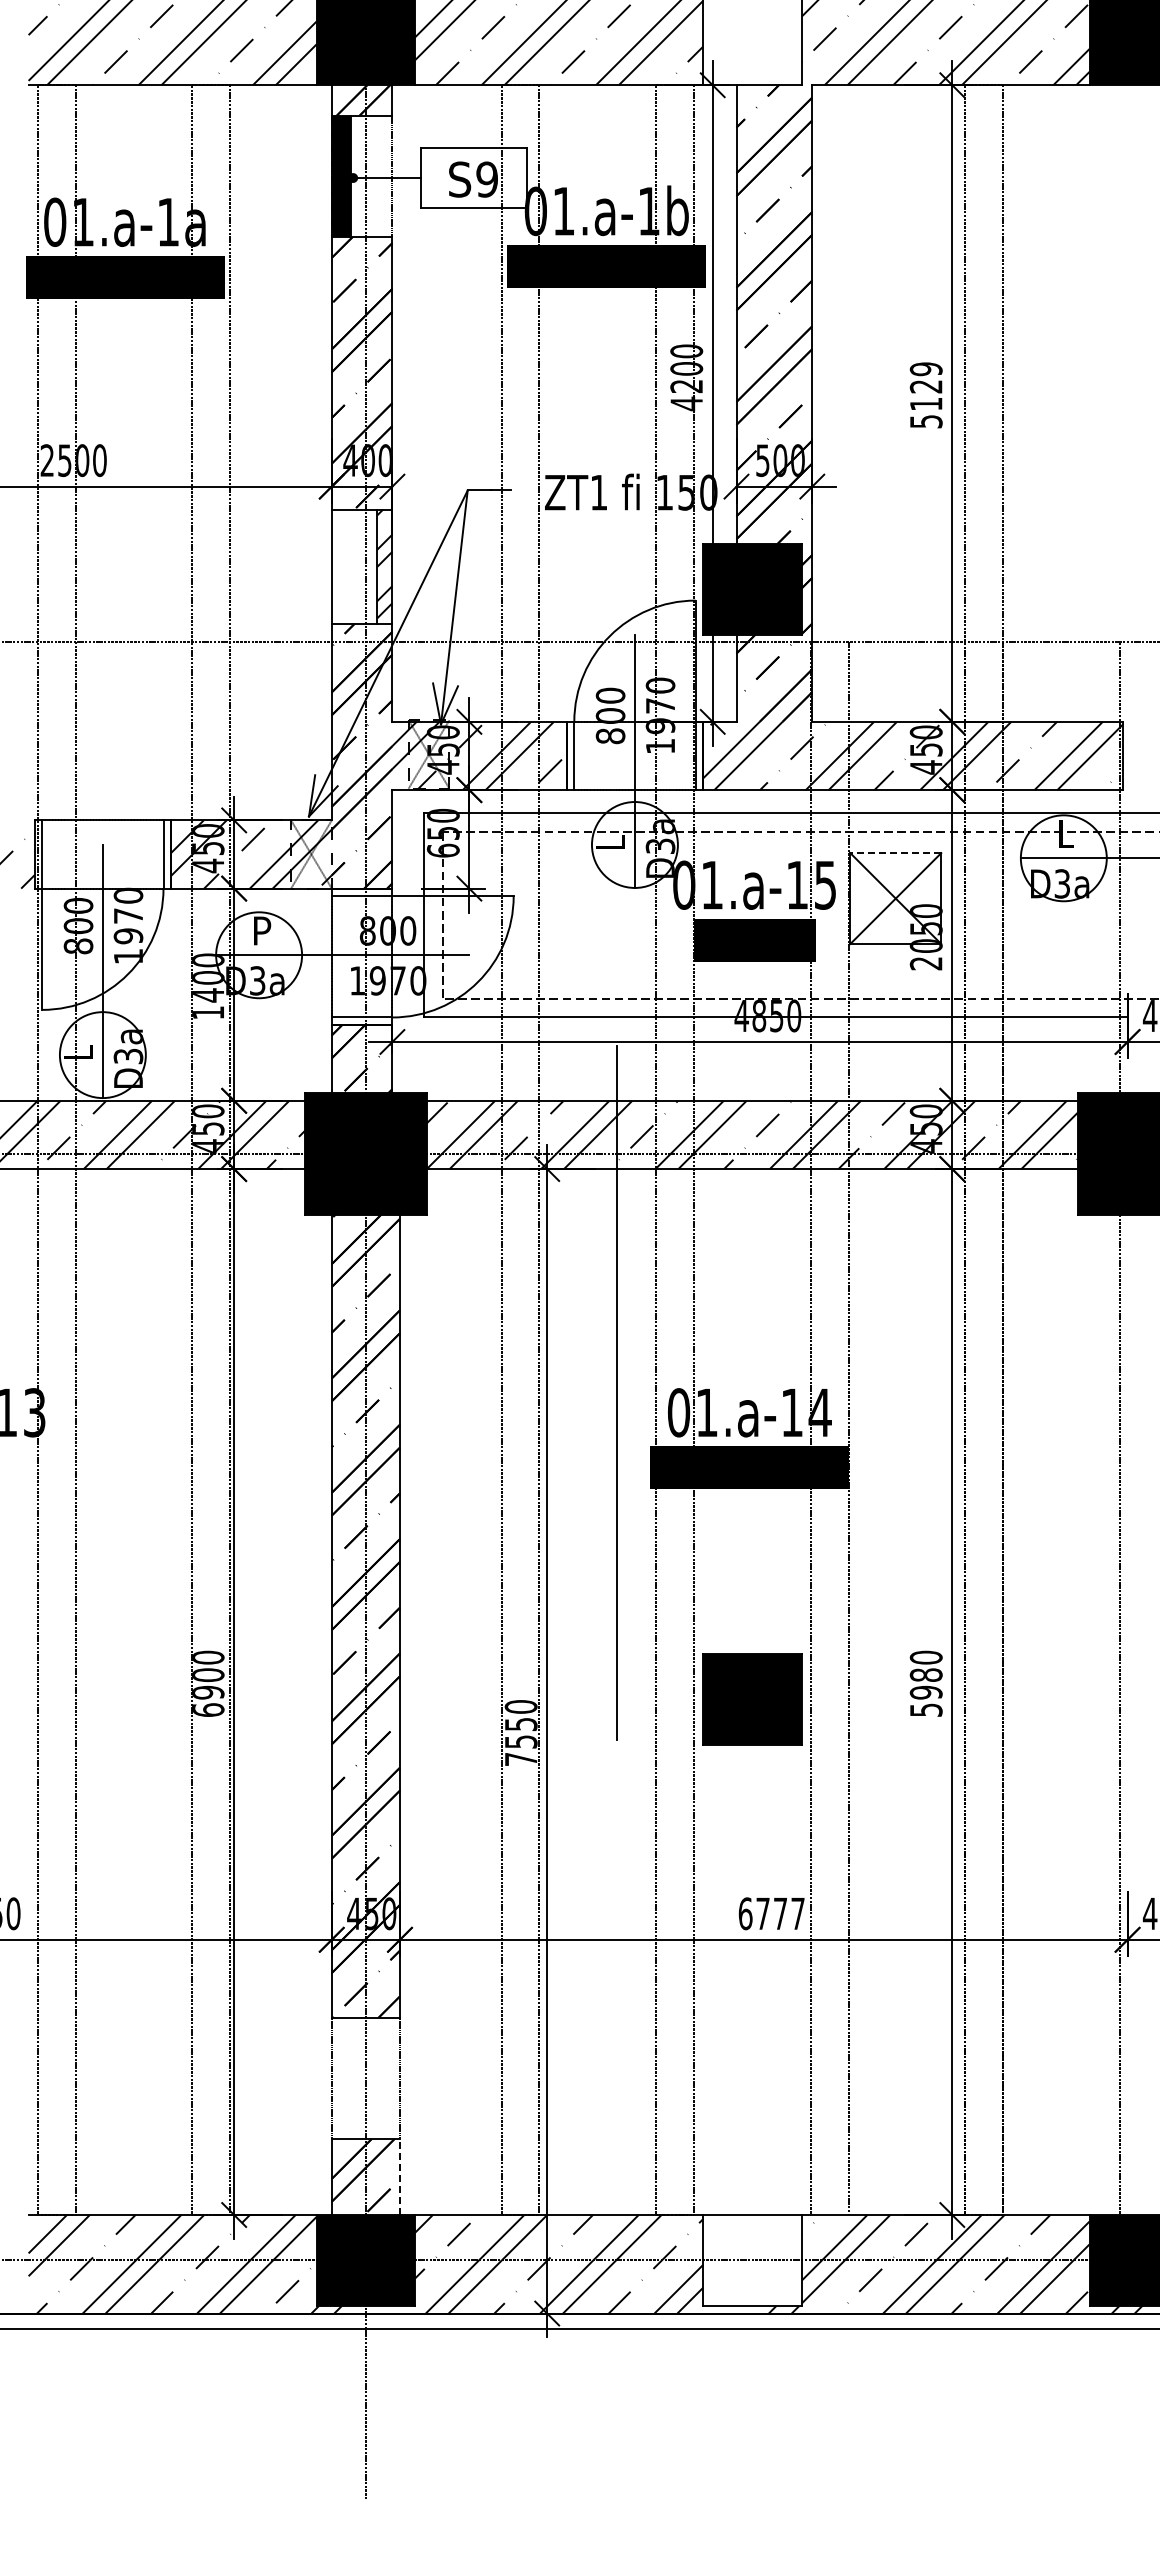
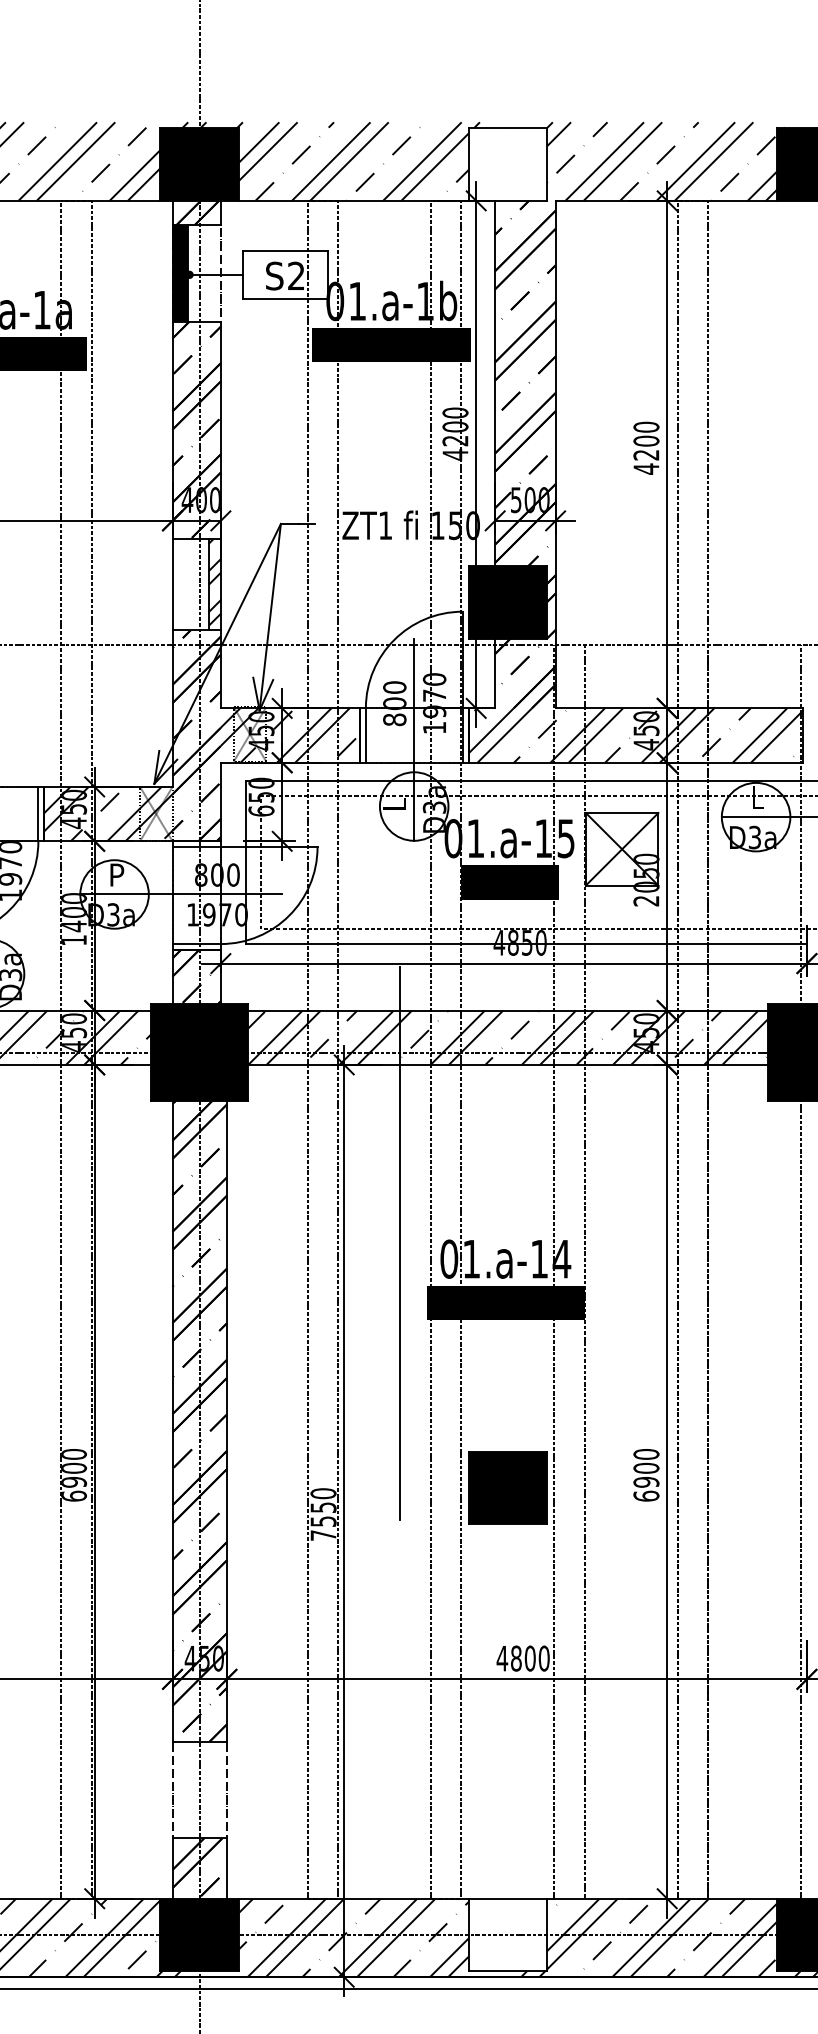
text: (486, 179) -> (295, 276), S9 -> S2
text: (925, 395) -> (645, 448), 5129 -> 4200
line: (895, 853) -> (621, 813), dashed -> solid
text: (925, 1692) -> (645, 1482), 5980 -> 6900
text: (771, 1913) -> (523, 1658), 6777 -> 4800
line: (399, 2177) -> (226, 1868), dashed -> solid

